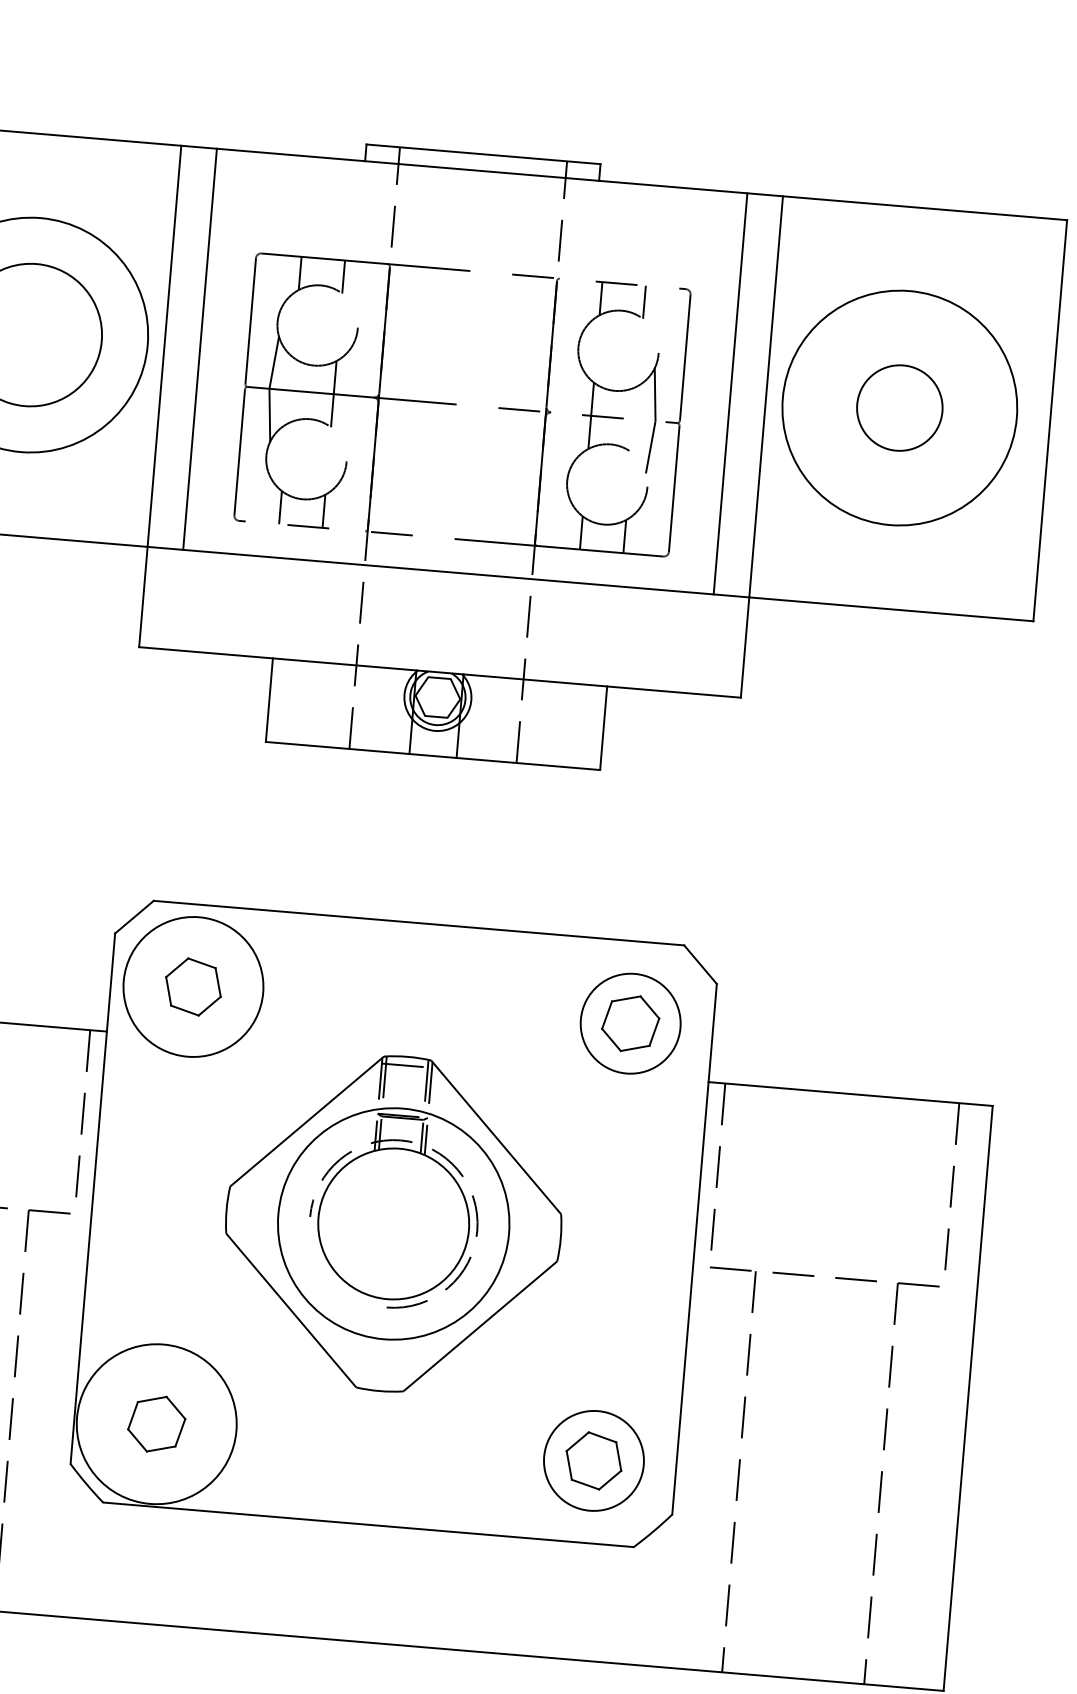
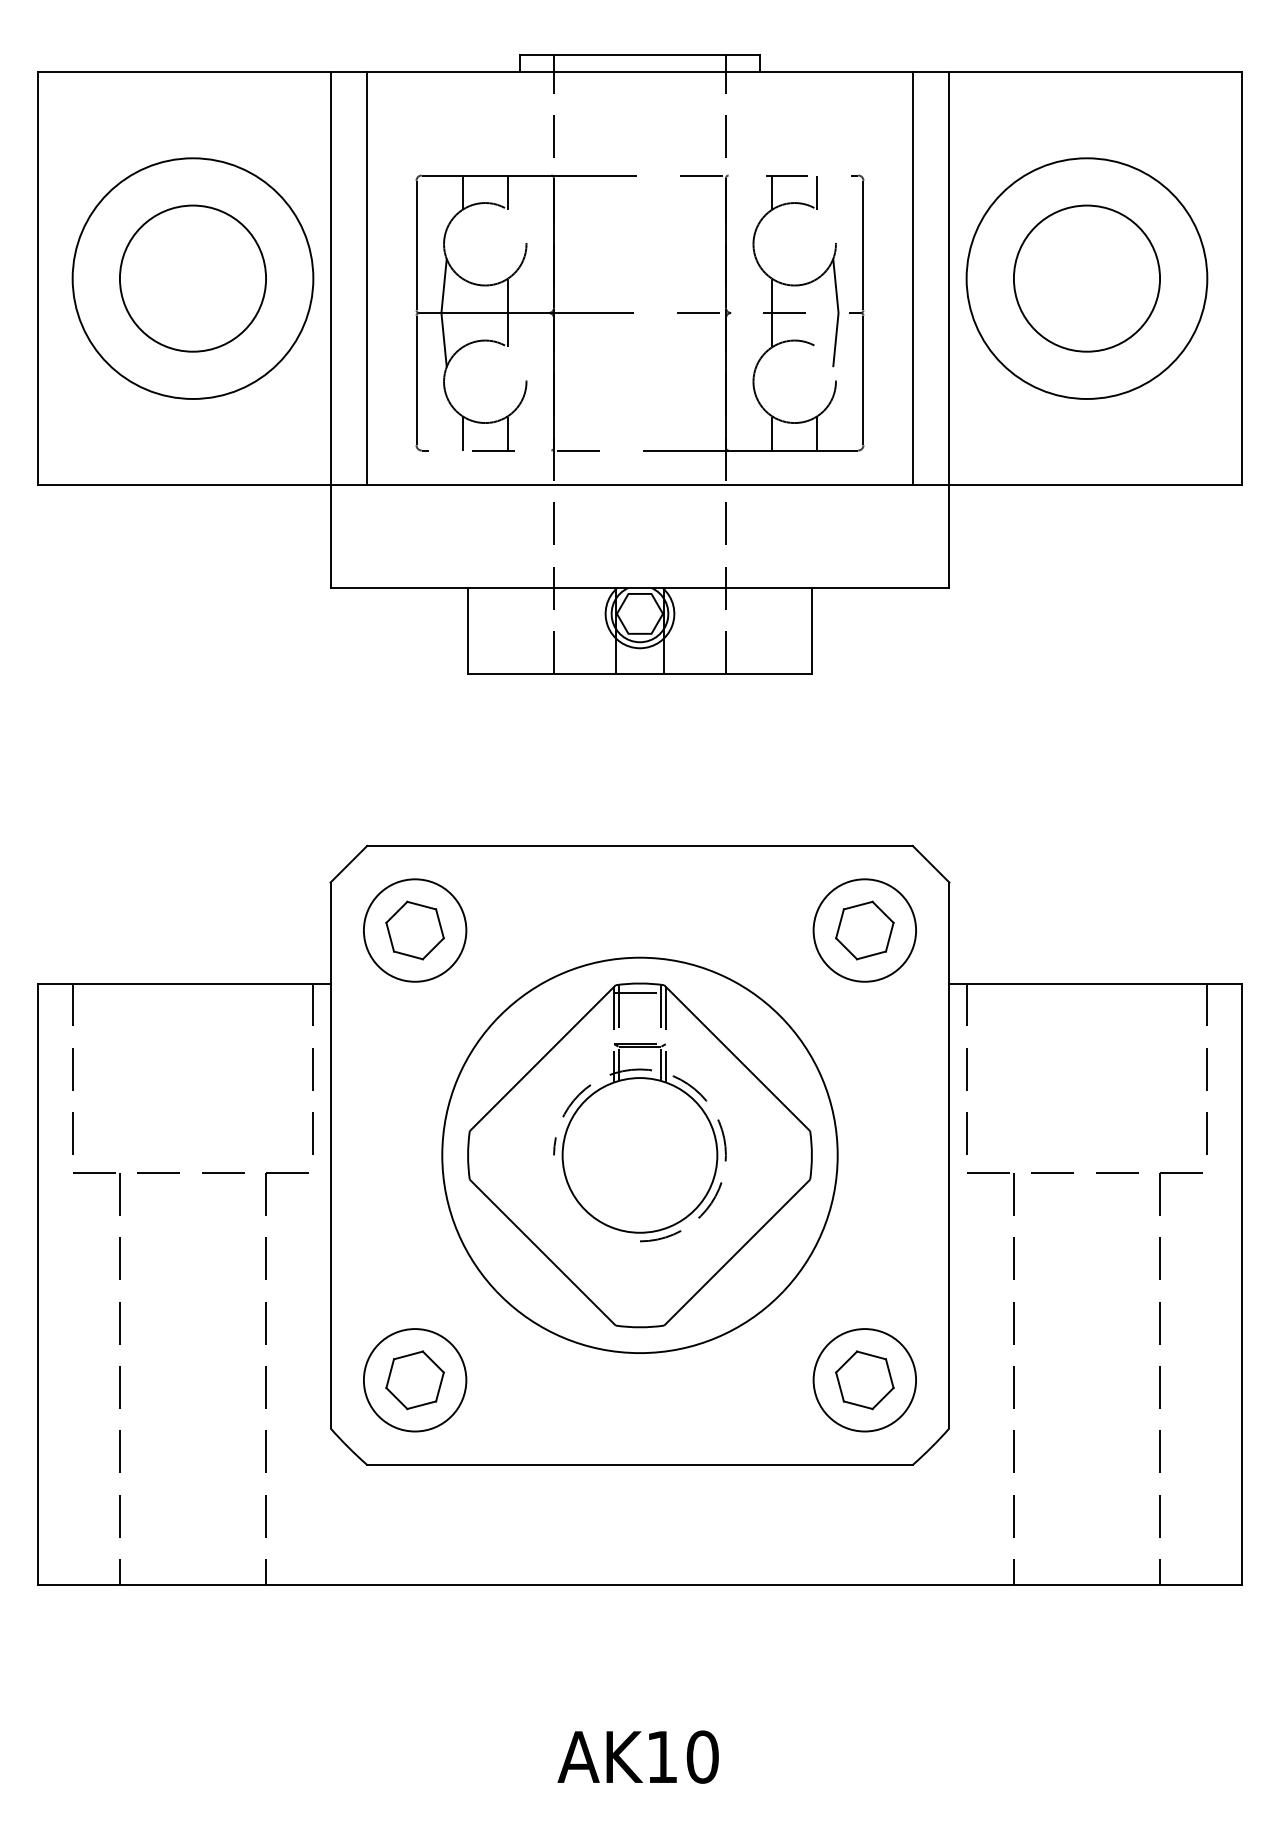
circle: (899, 407) -> (1086, 278), size x1.67
circle: (192, 986) -> (414, 930), size x0.71
circle: (393, 1224) -> (639, 1155), size x1.67
circle: (156, 1424) -> (414, 1380), size x0.62

